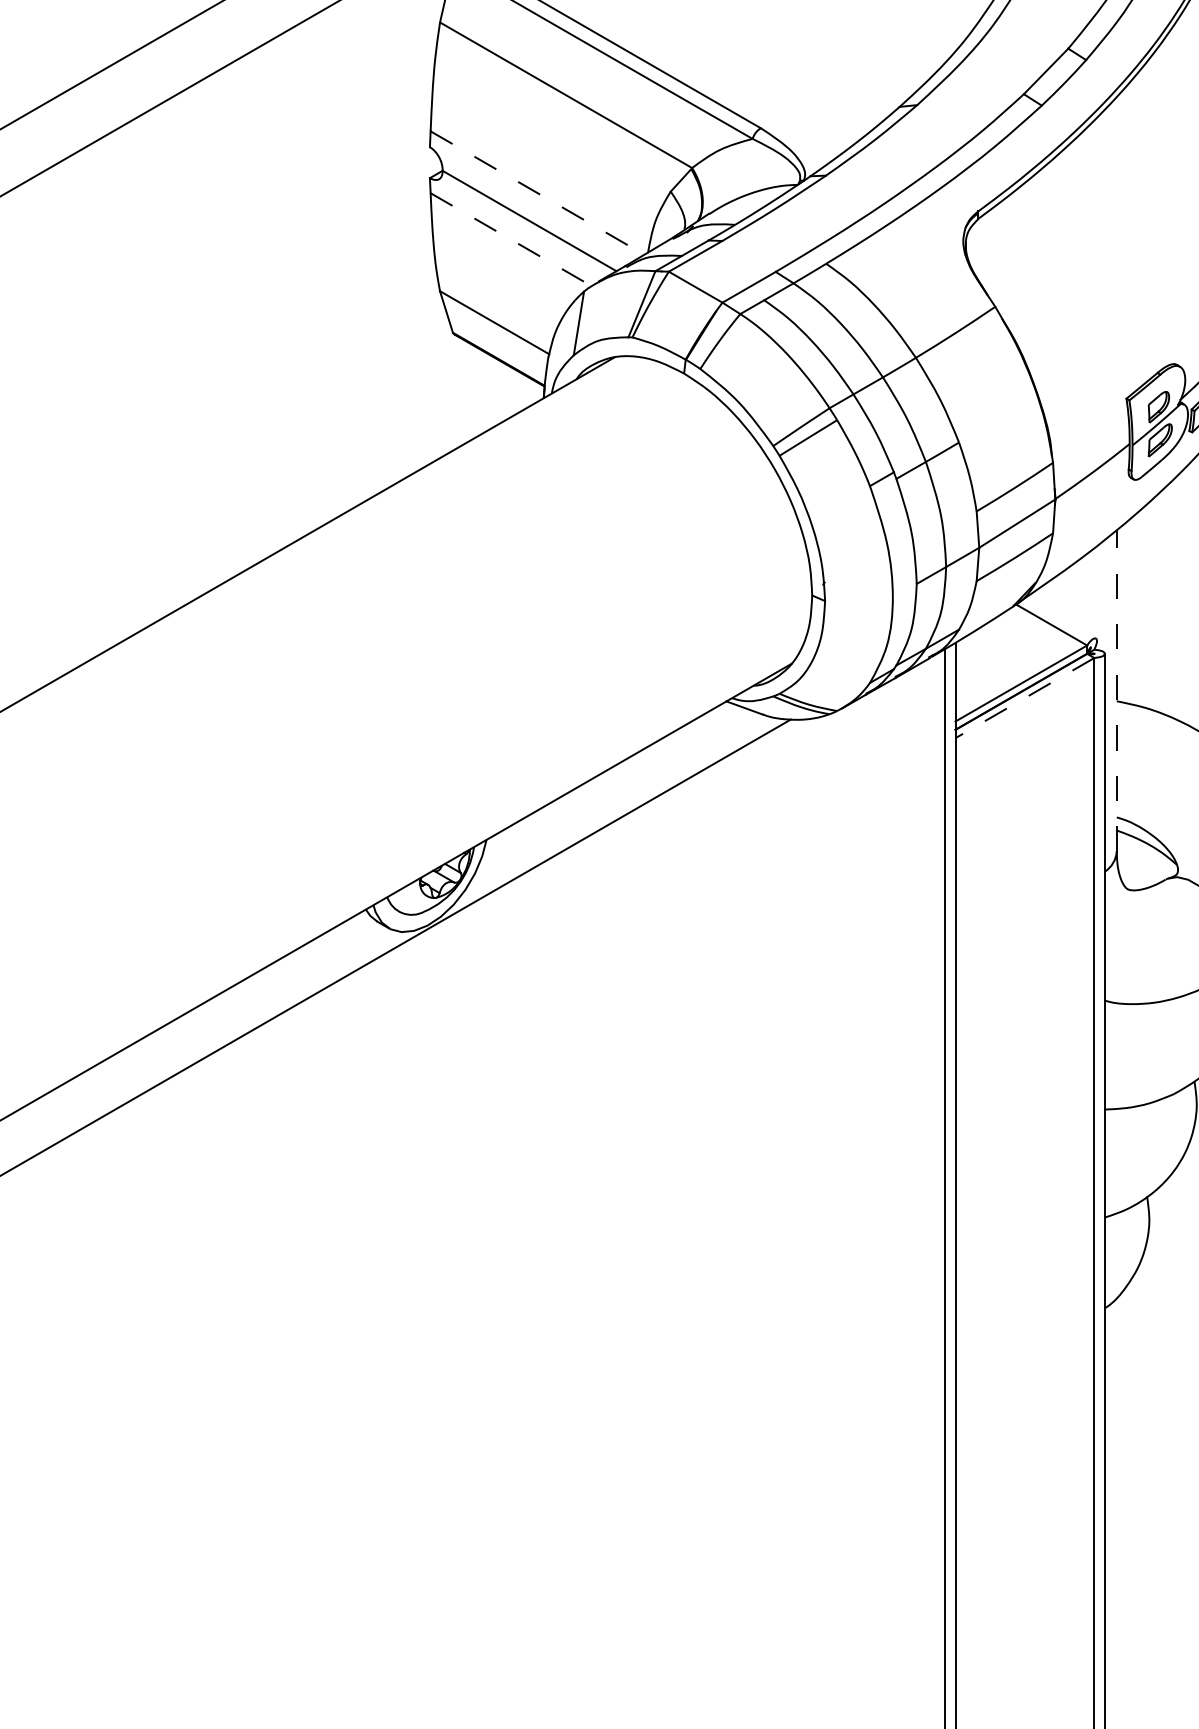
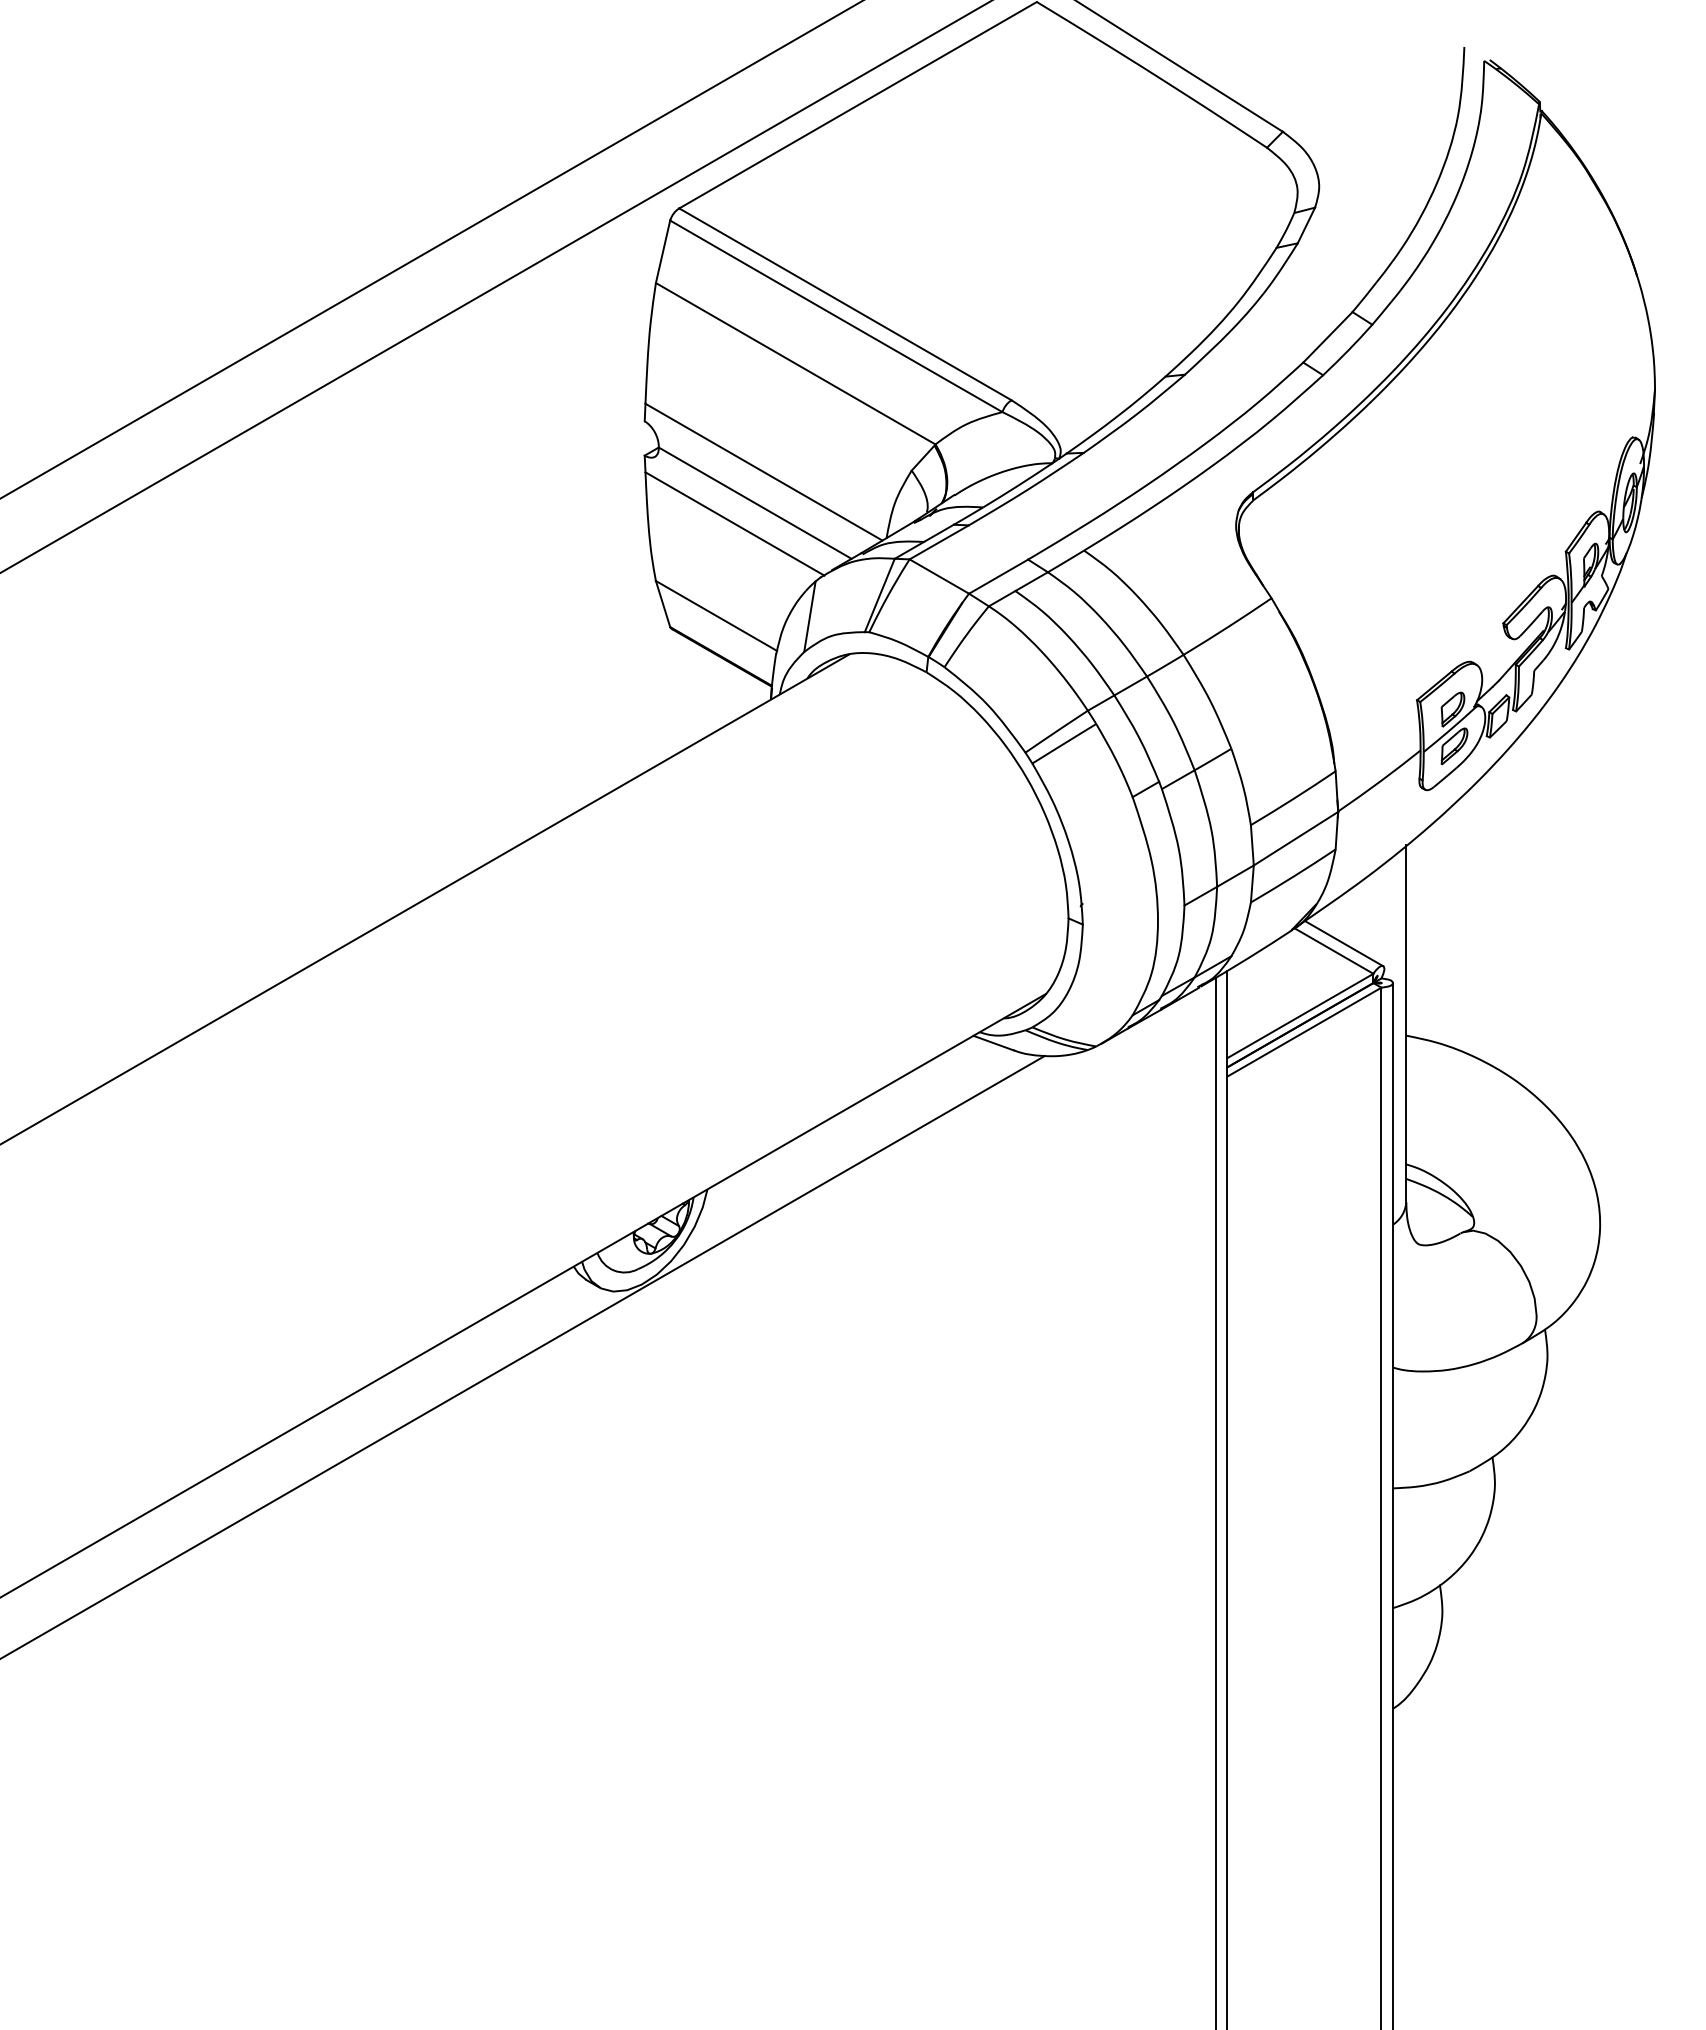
line: (537, 193) -> (763, 472), dashed -> solid
line: (511, 240) -> (735, 524), dashed -> solid
line: (1060, 618) -> (1343, 943), added
line: (1116, 690) -> (1406, 1023), dashed -> solid
line: (1024, 698) -> (1304, 1032), dashed -> solid

